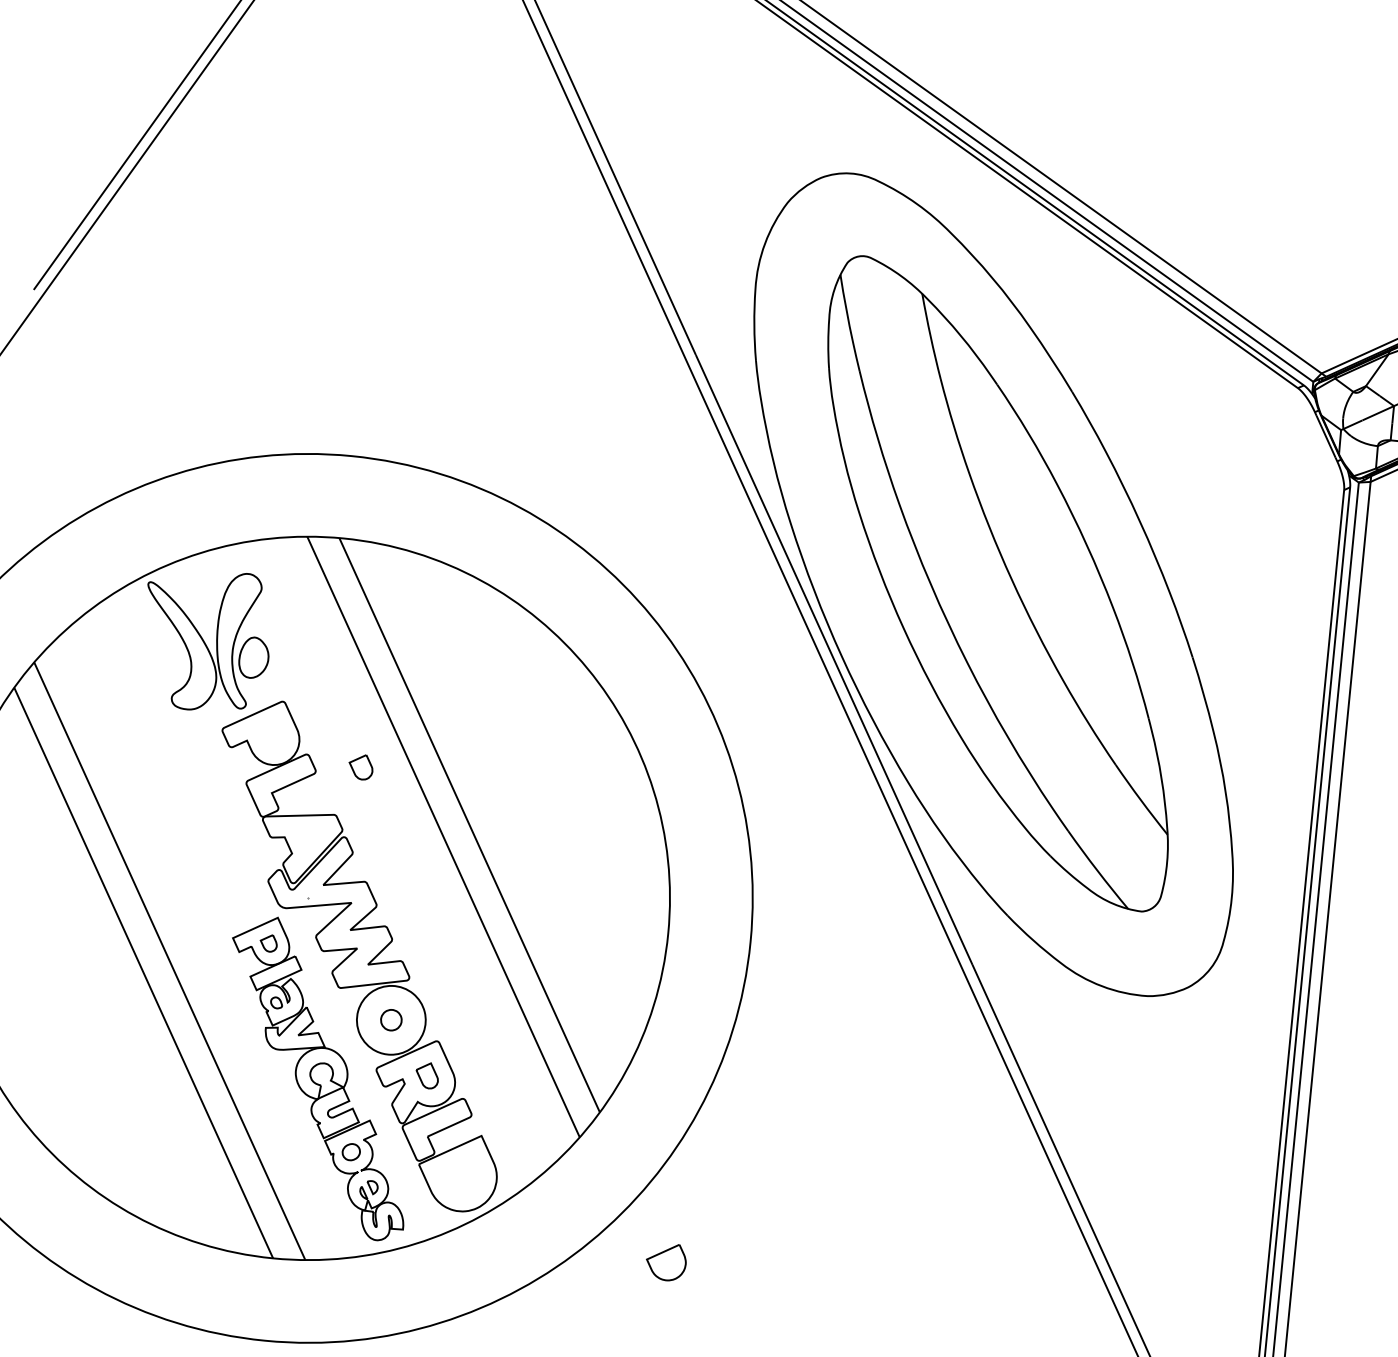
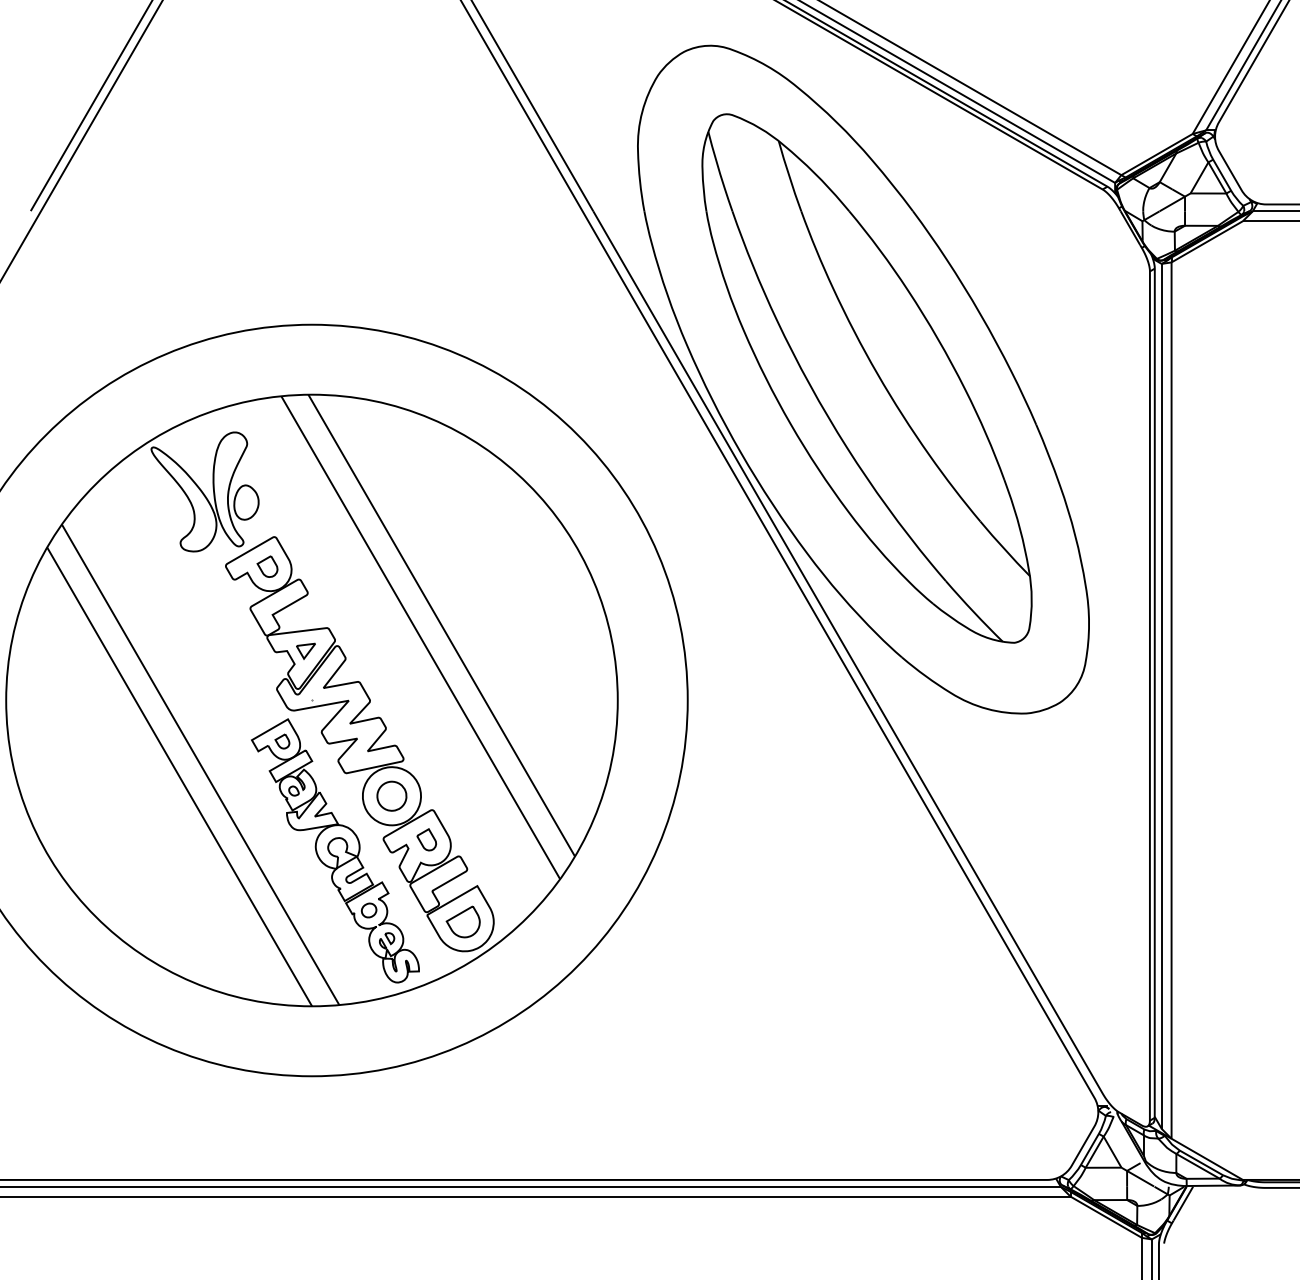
part: (361, 766) -> (267, 566), moved
part: (306, 838) -> (305, 650), added
part: (390, 1019) -> (391, 795), size x1.67
part: (665, 1261) -> (462, 921), moved

